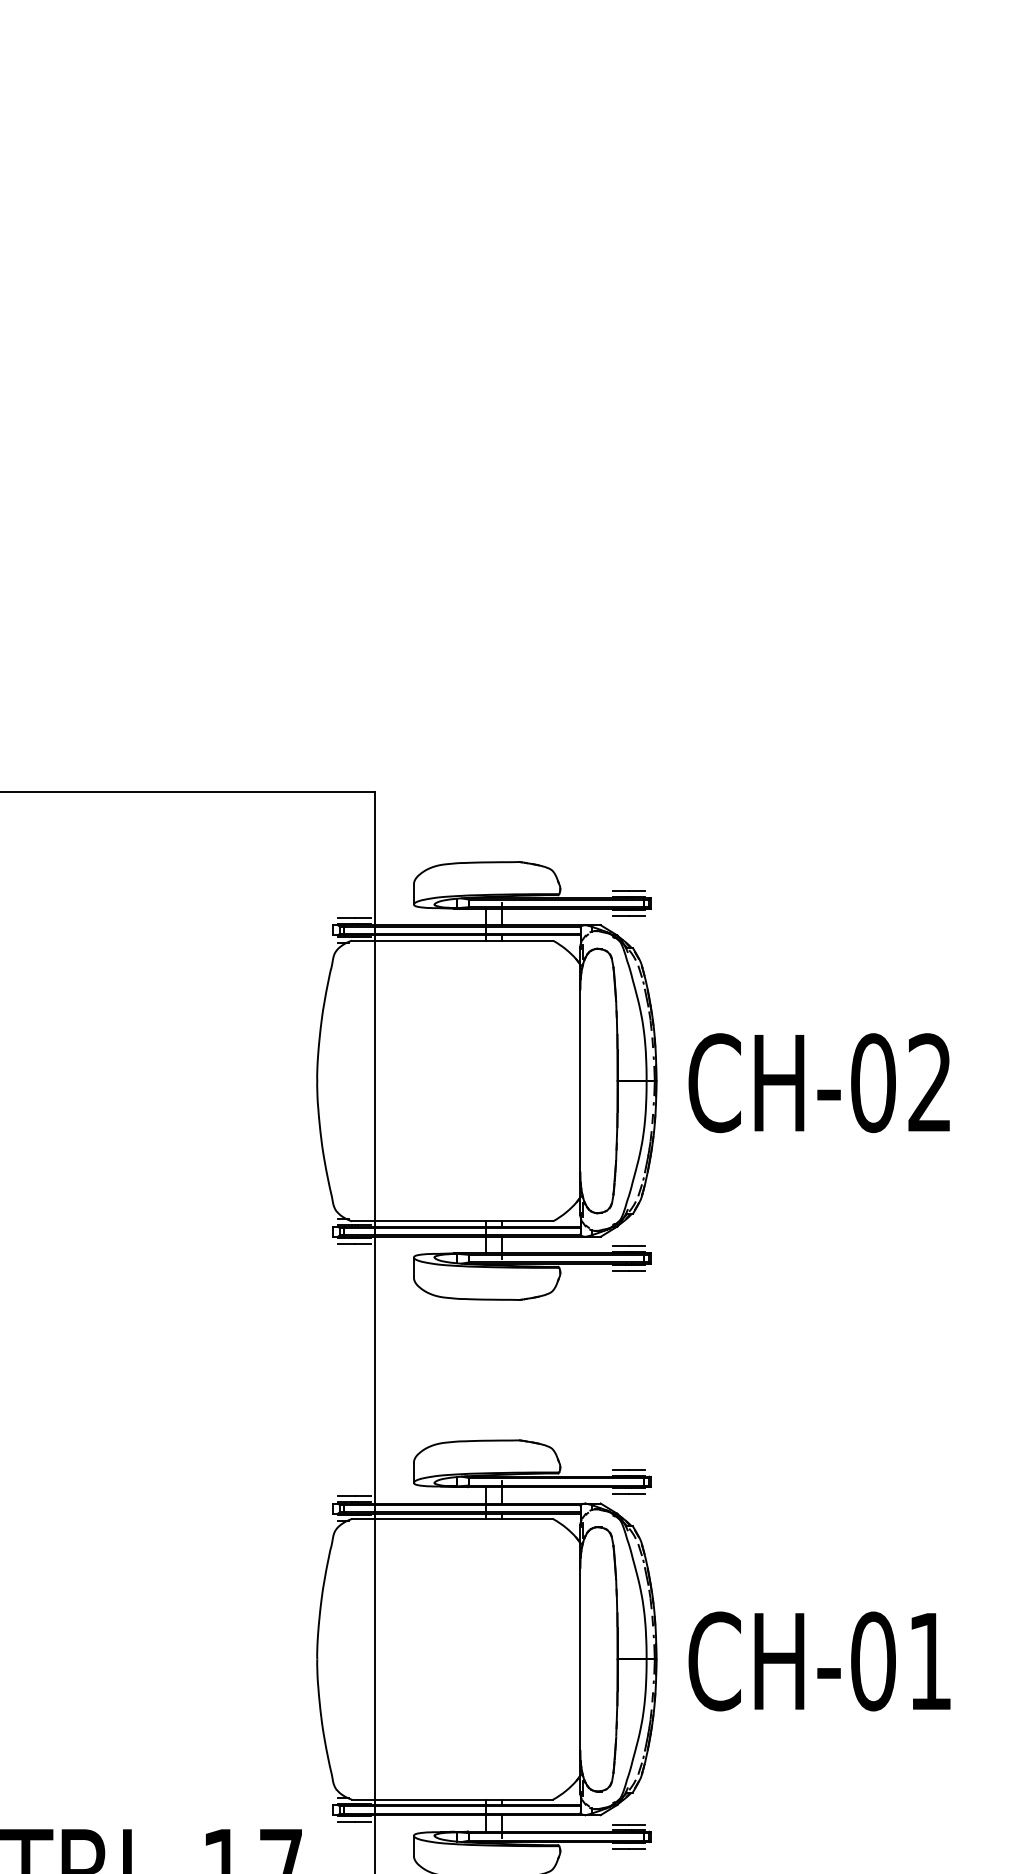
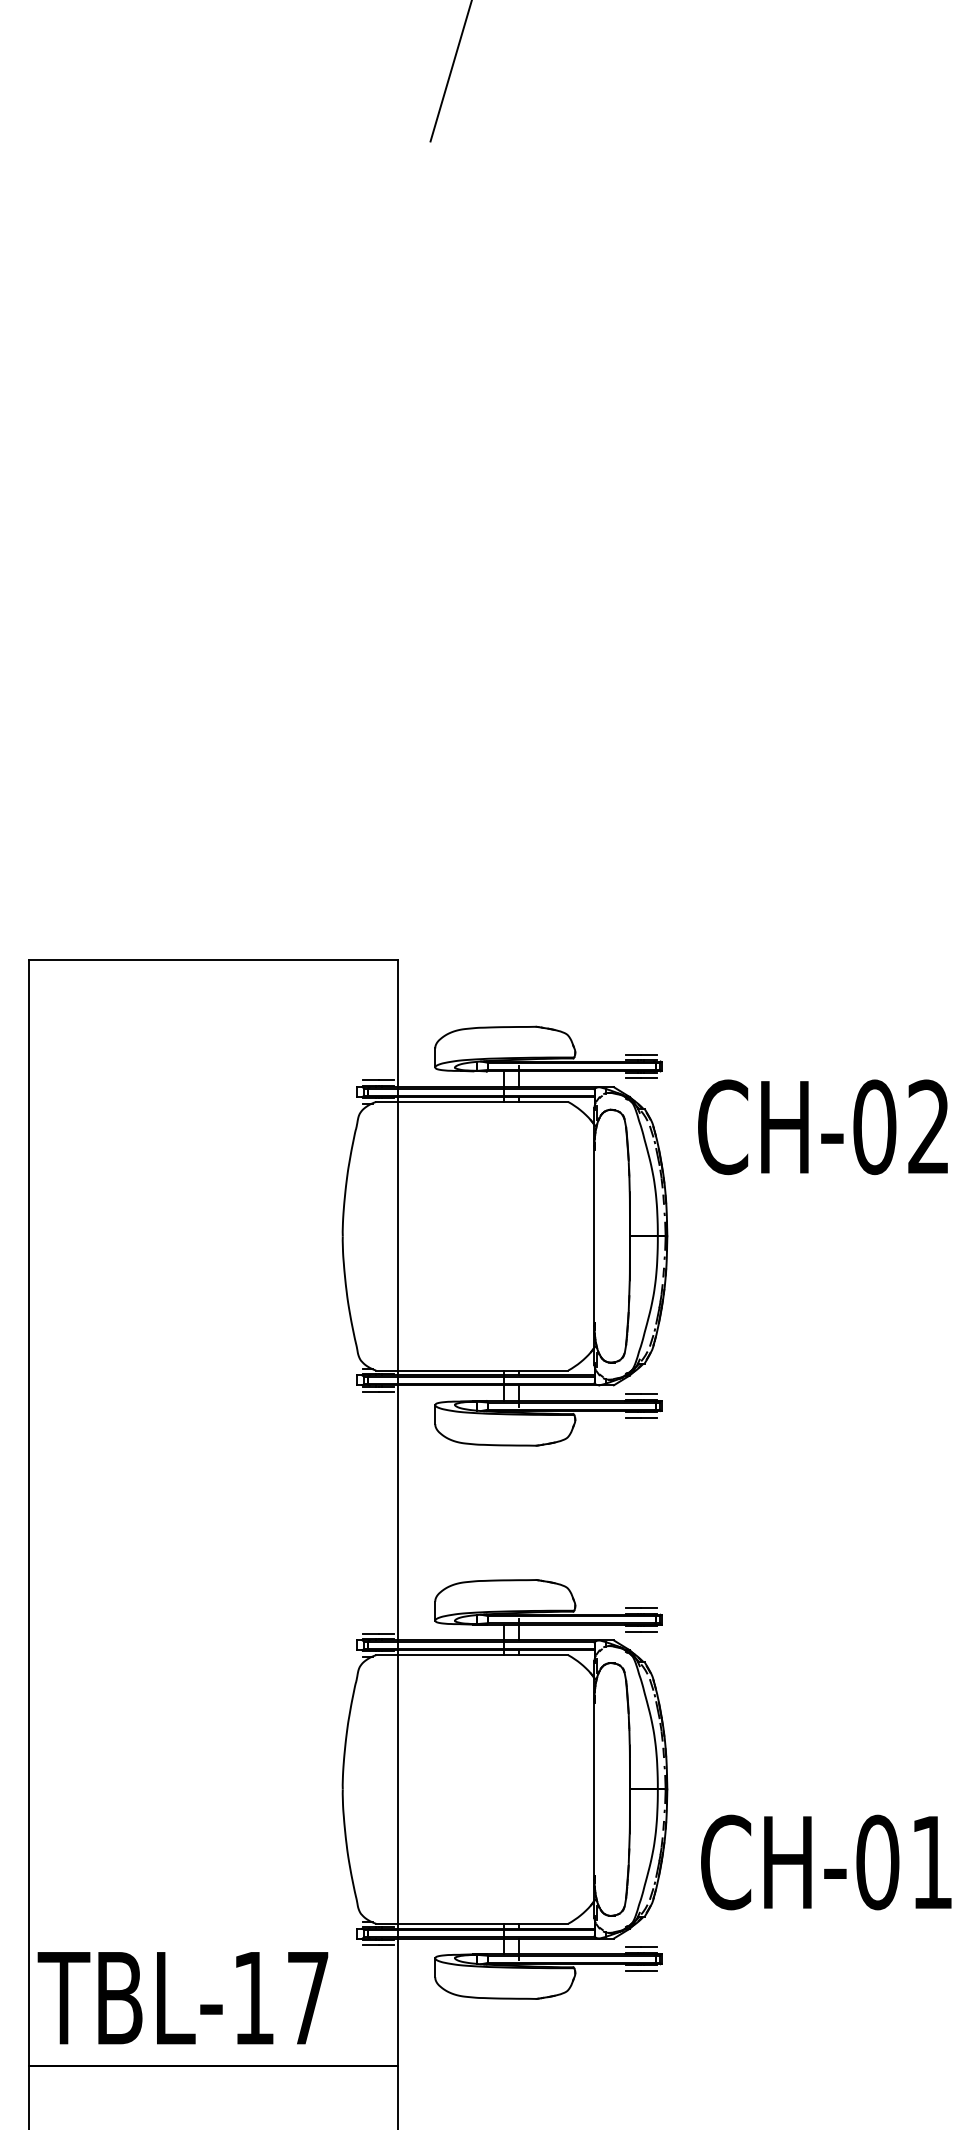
text: (818, 1083) -> (822, 1127), moved
text: (819, 1661) -> (826, 1862), moved

